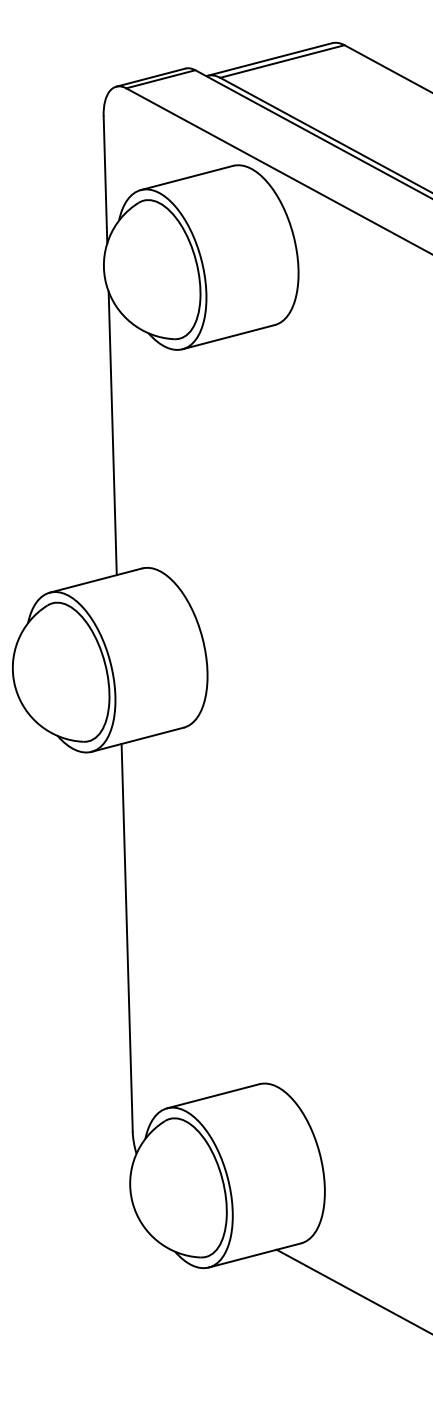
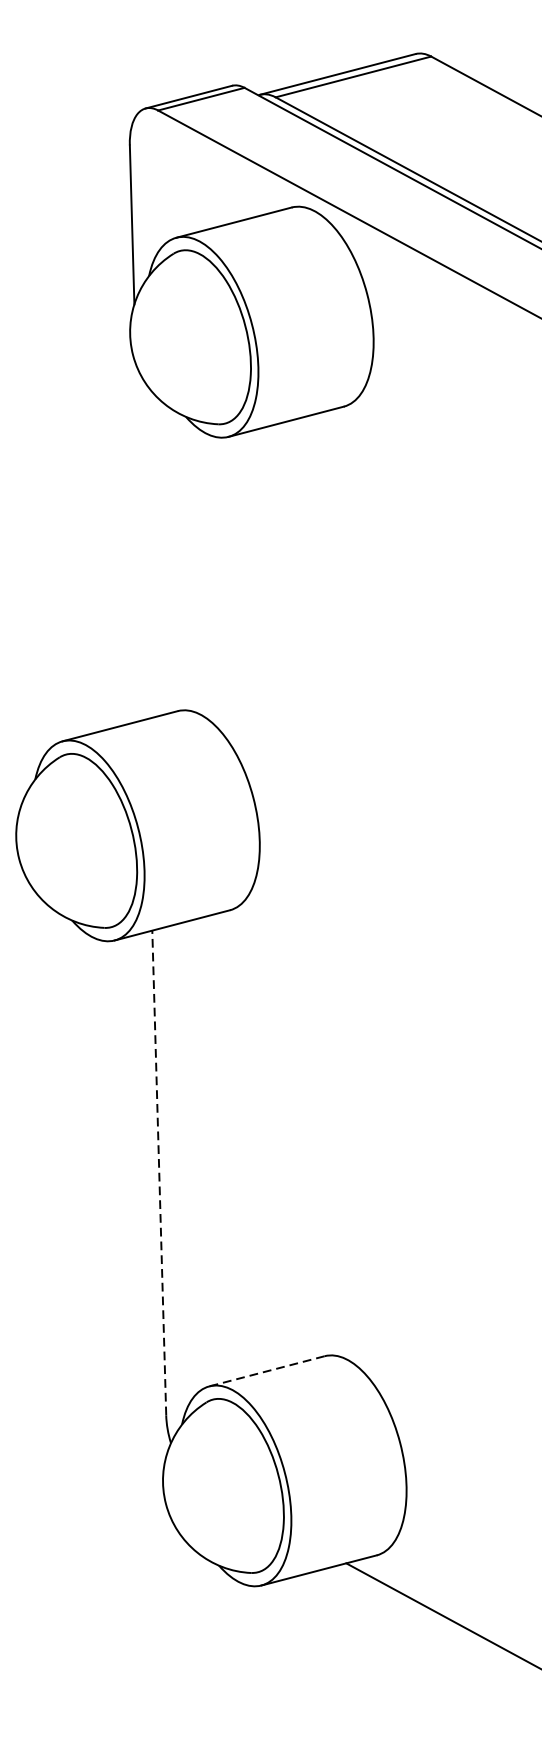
line: (112, 433) -> (140, 542), removed
line: (127, 937) -> (159, 1172), solid -> dashed
line: (213, 1096) -> (267, 1371), solid -> dashed

